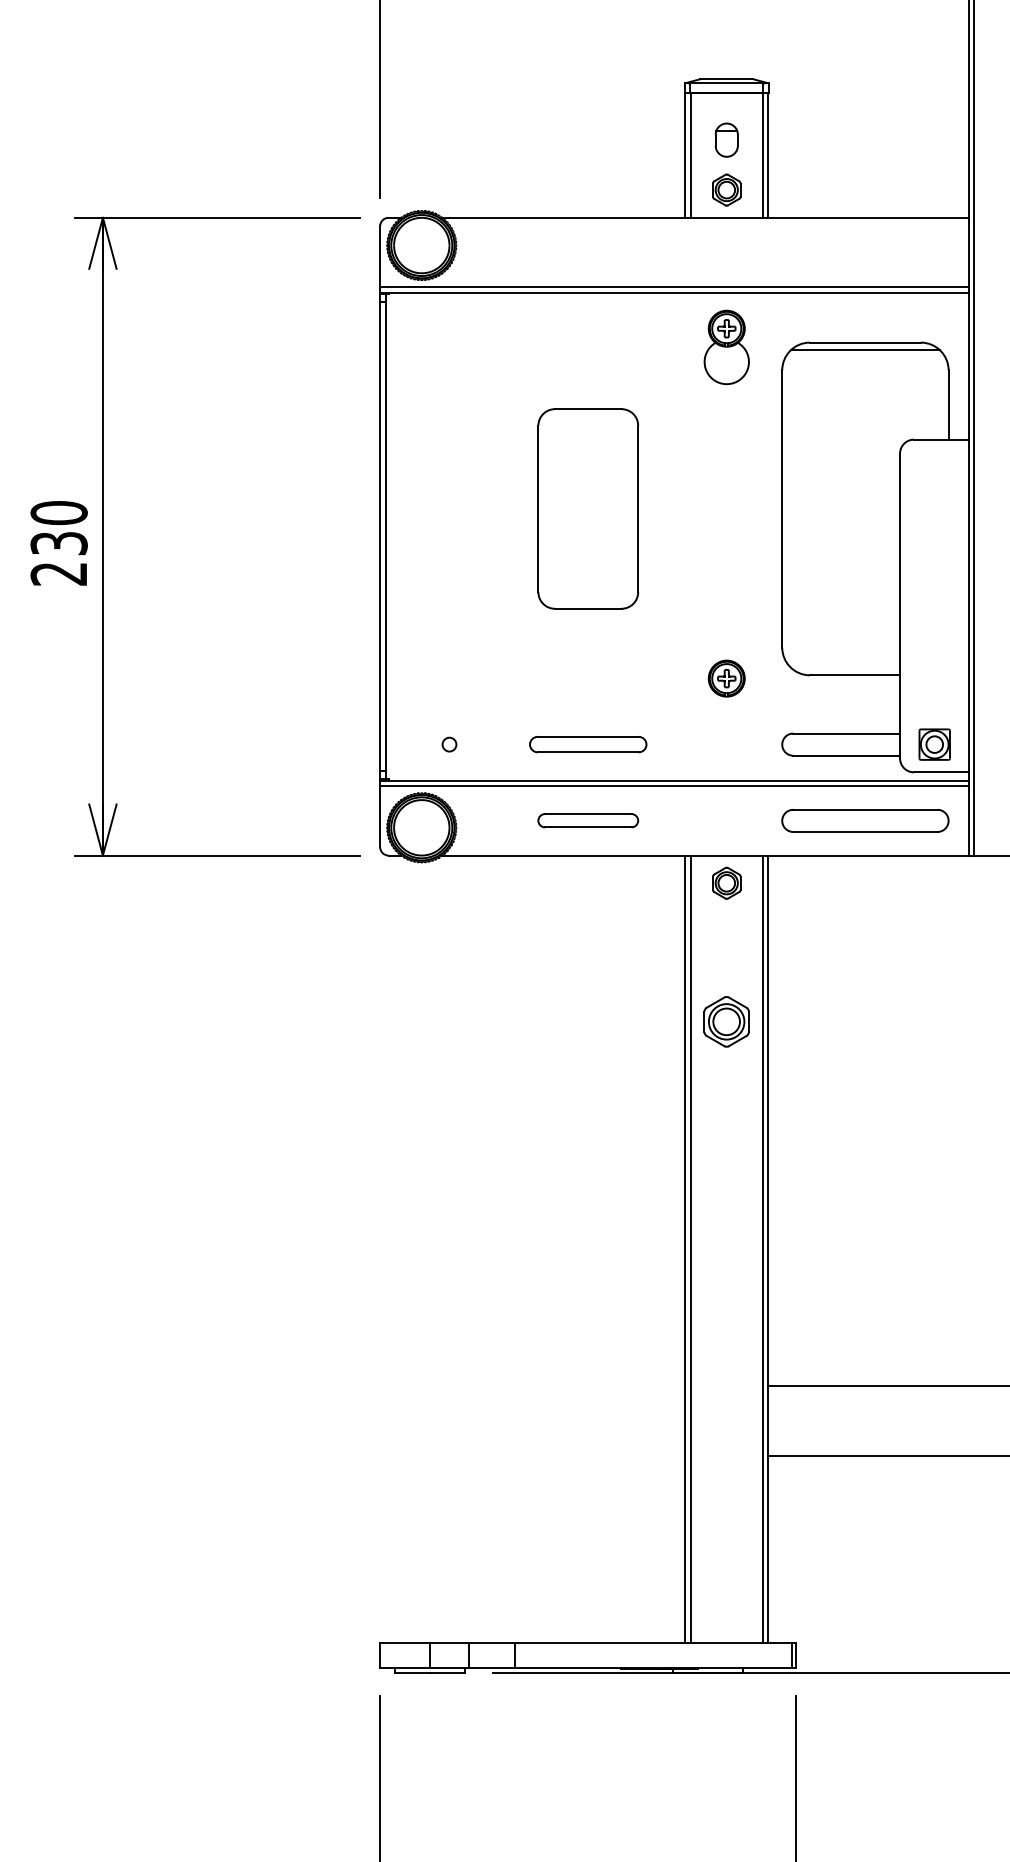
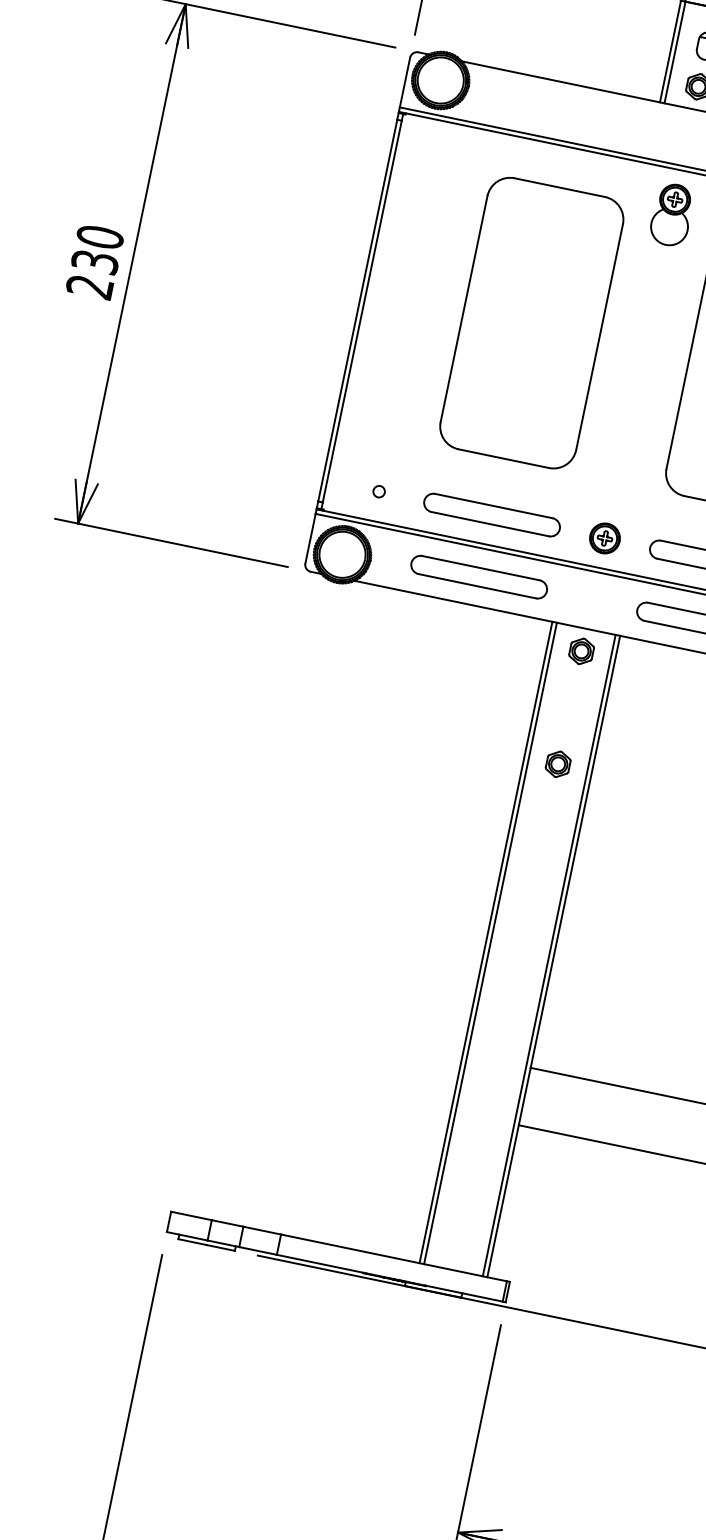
part: (588, 508) -> (532, 322), size x1.67
part: (726, 678) -> (604, 538), moved
part: (588, 744) -> (492, 515), size x1.43
part: (588, 820) -> (479, 576), size x1.67
part: (726, 1021) -> (558, 763), size x0.62

